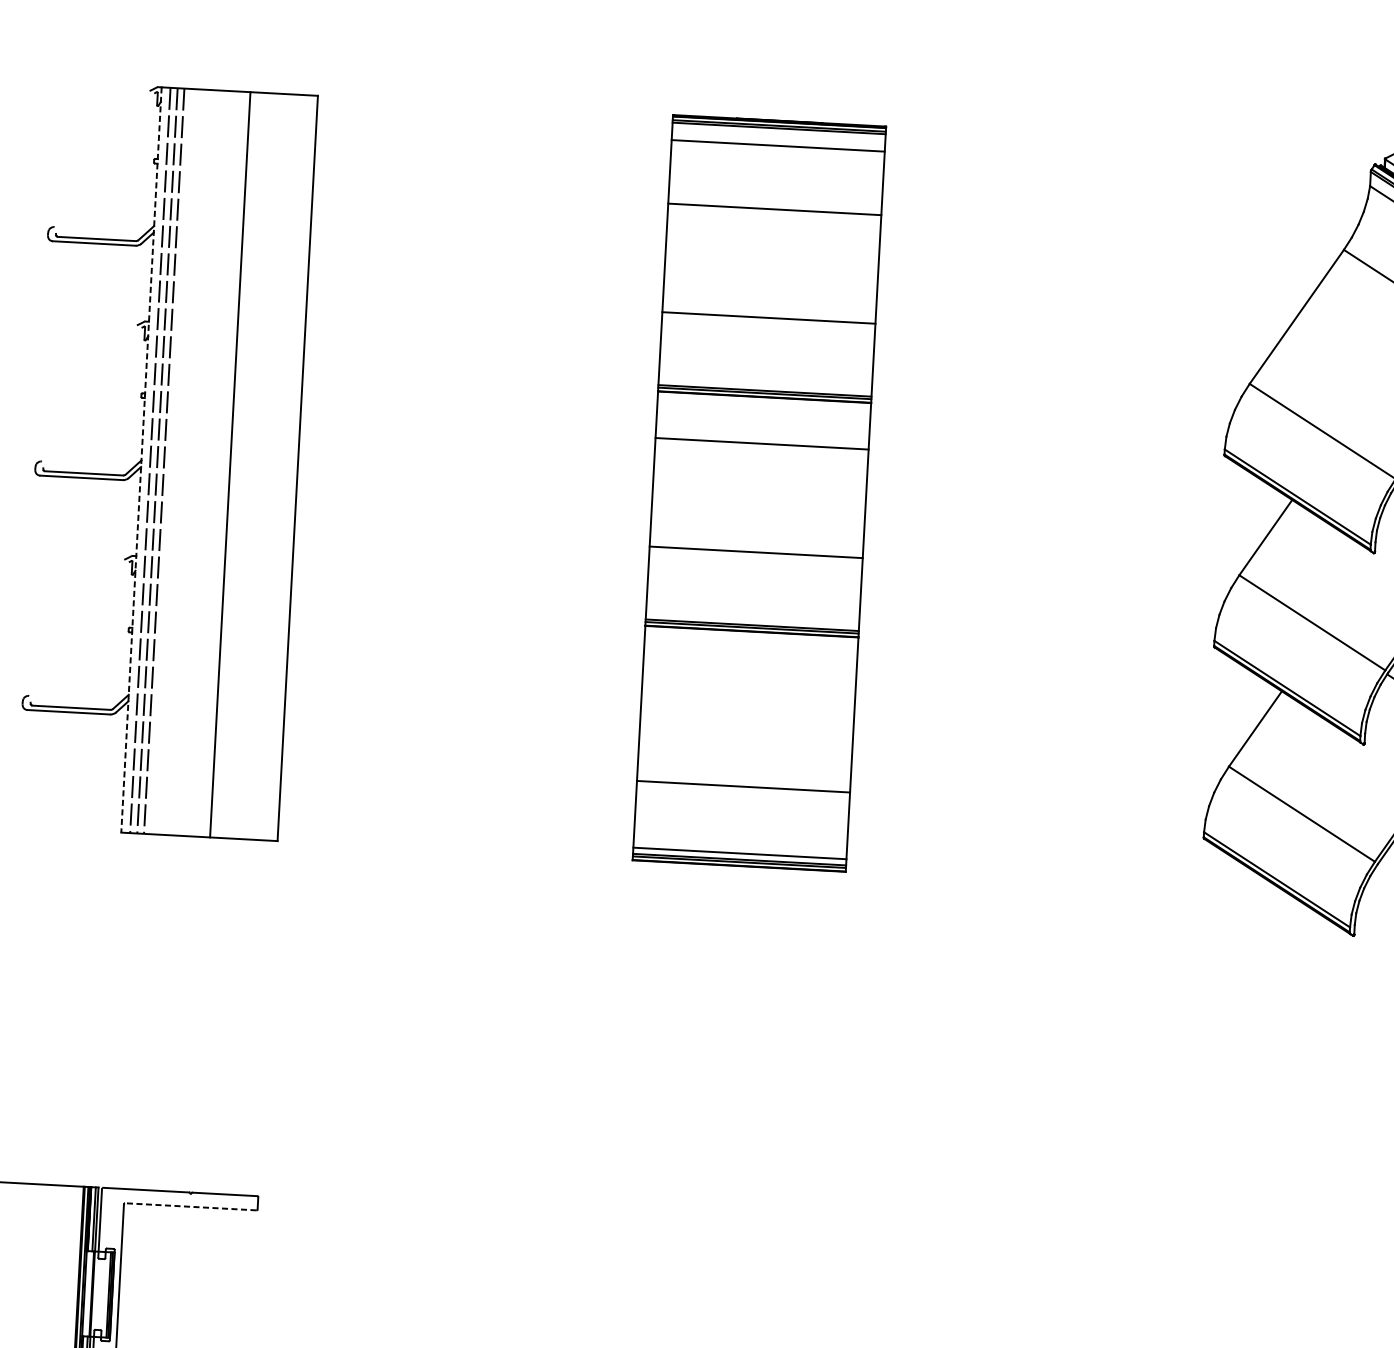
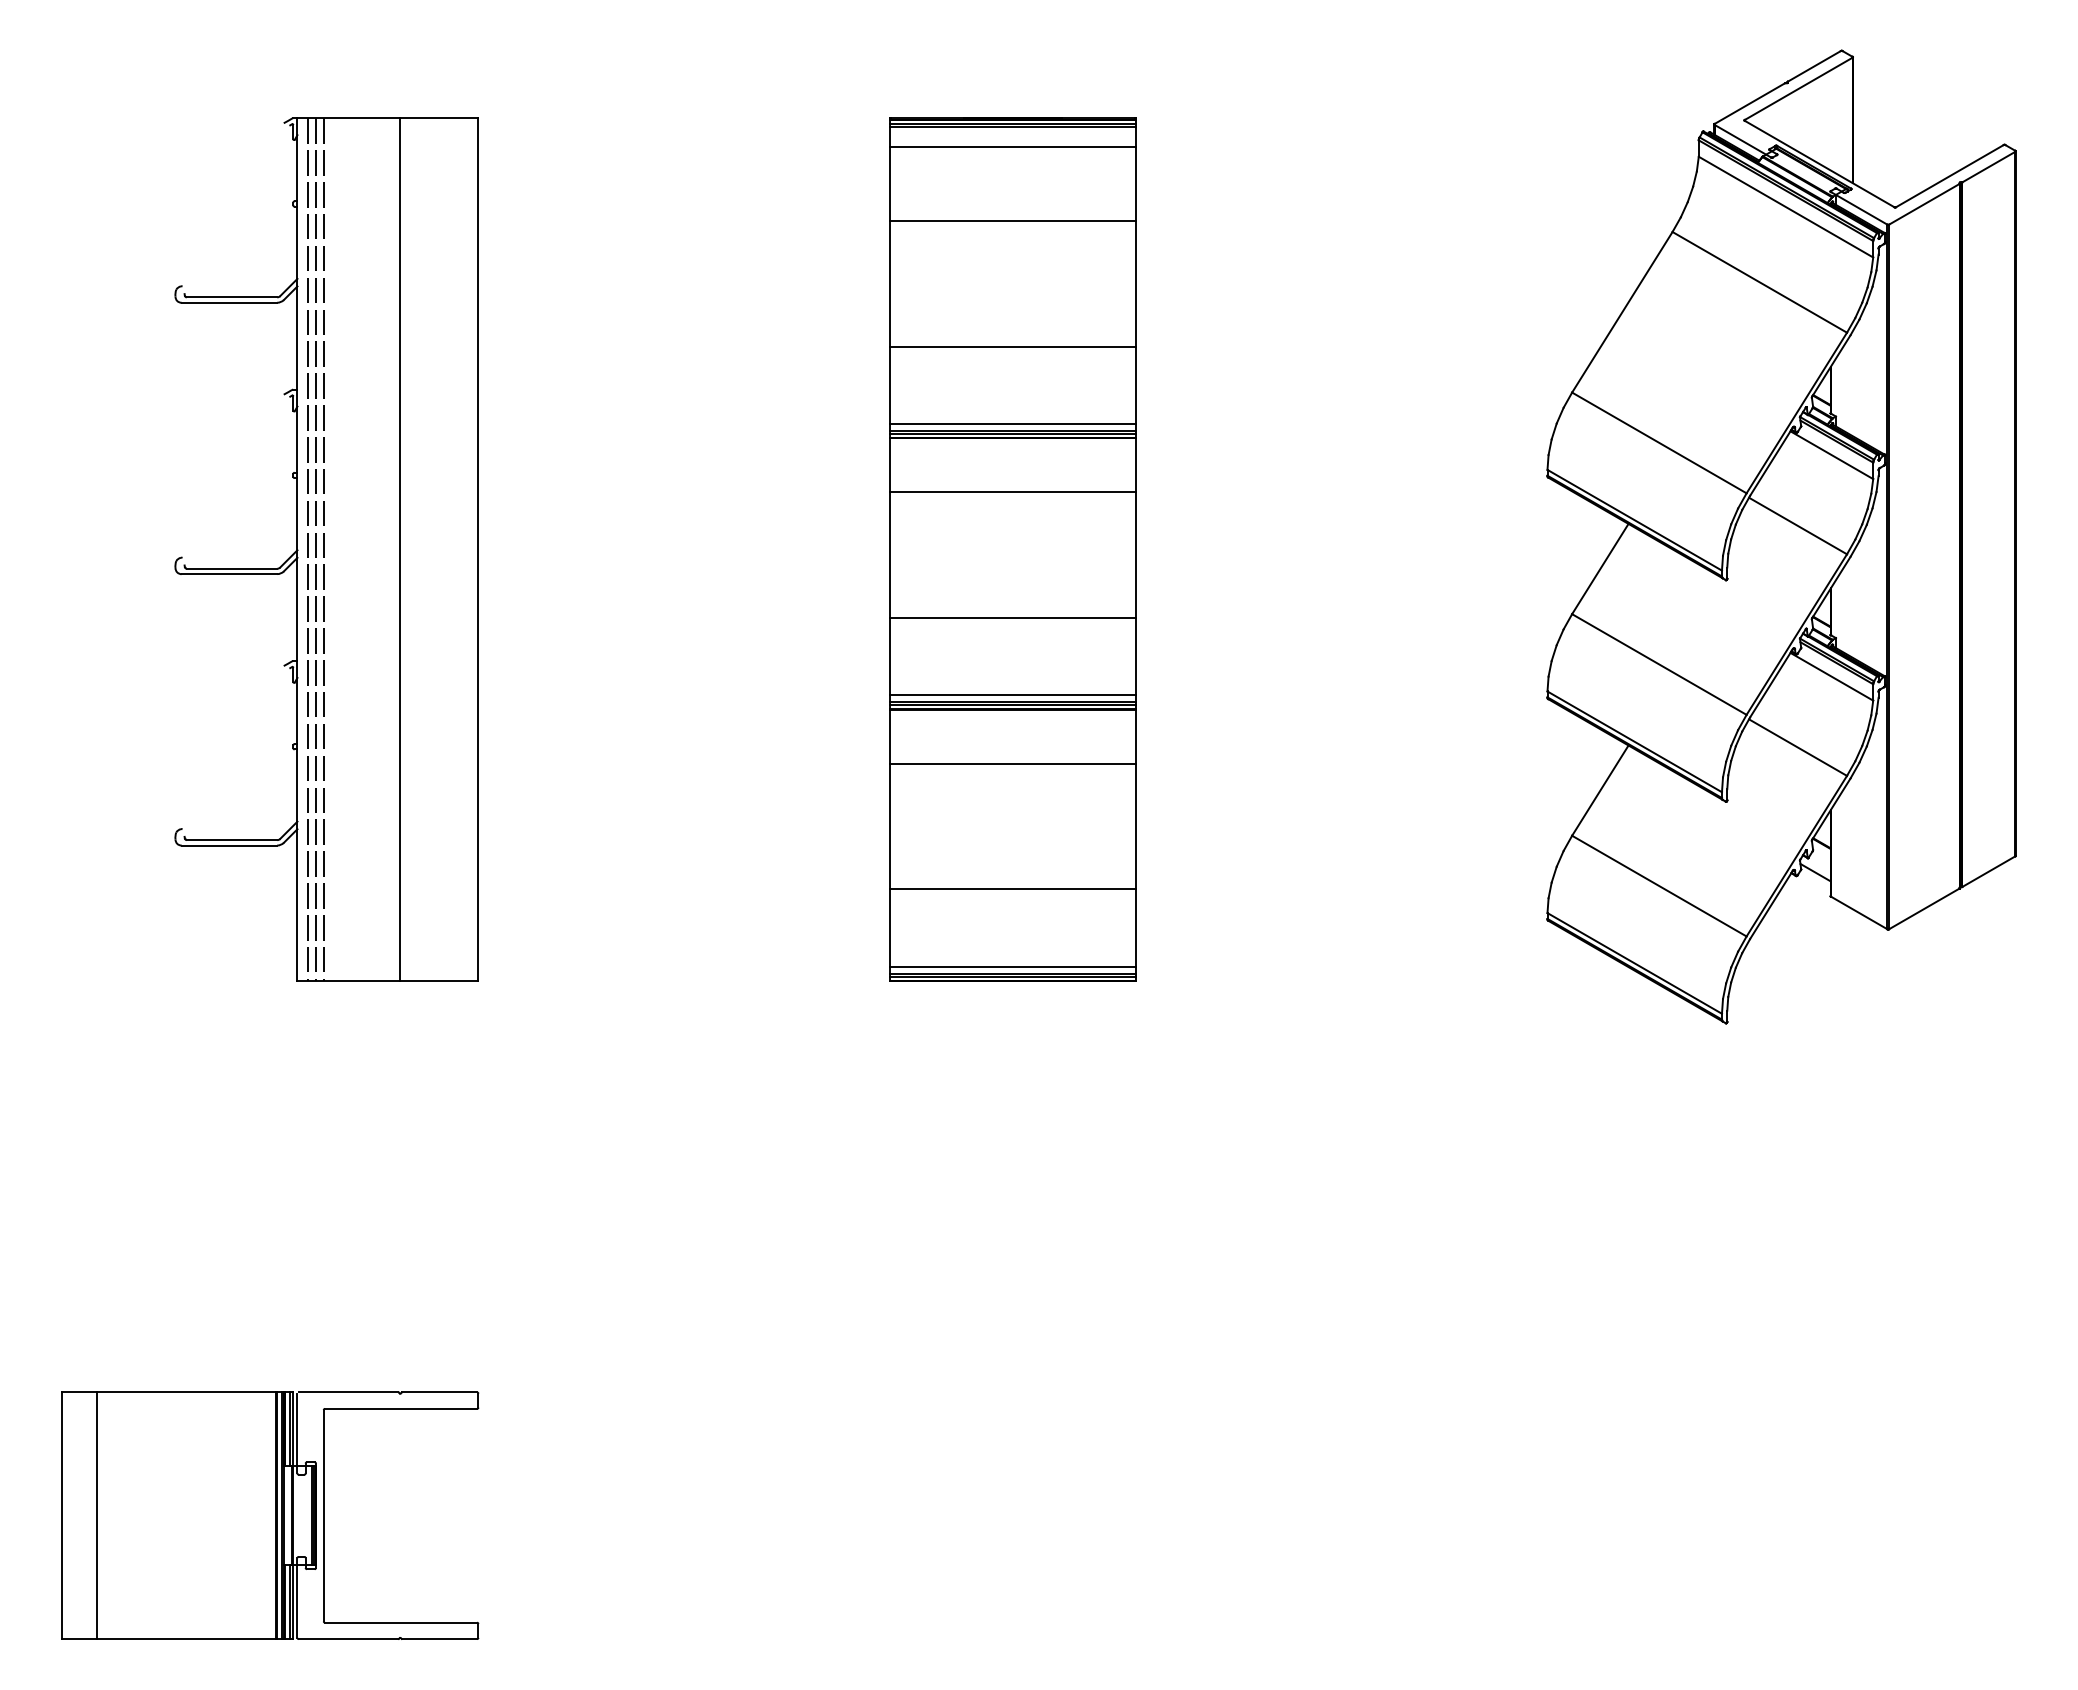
line: (764, 384) -> (1012, 423), added
line: (141, 460) -> (297, 550), dashed -> solid
line: (752, 619) -> (1012, 695), added
line: (749, 678) -> (1012, 763), added
line: (190, 1206) -> (400, 1408), dashed -> solid

